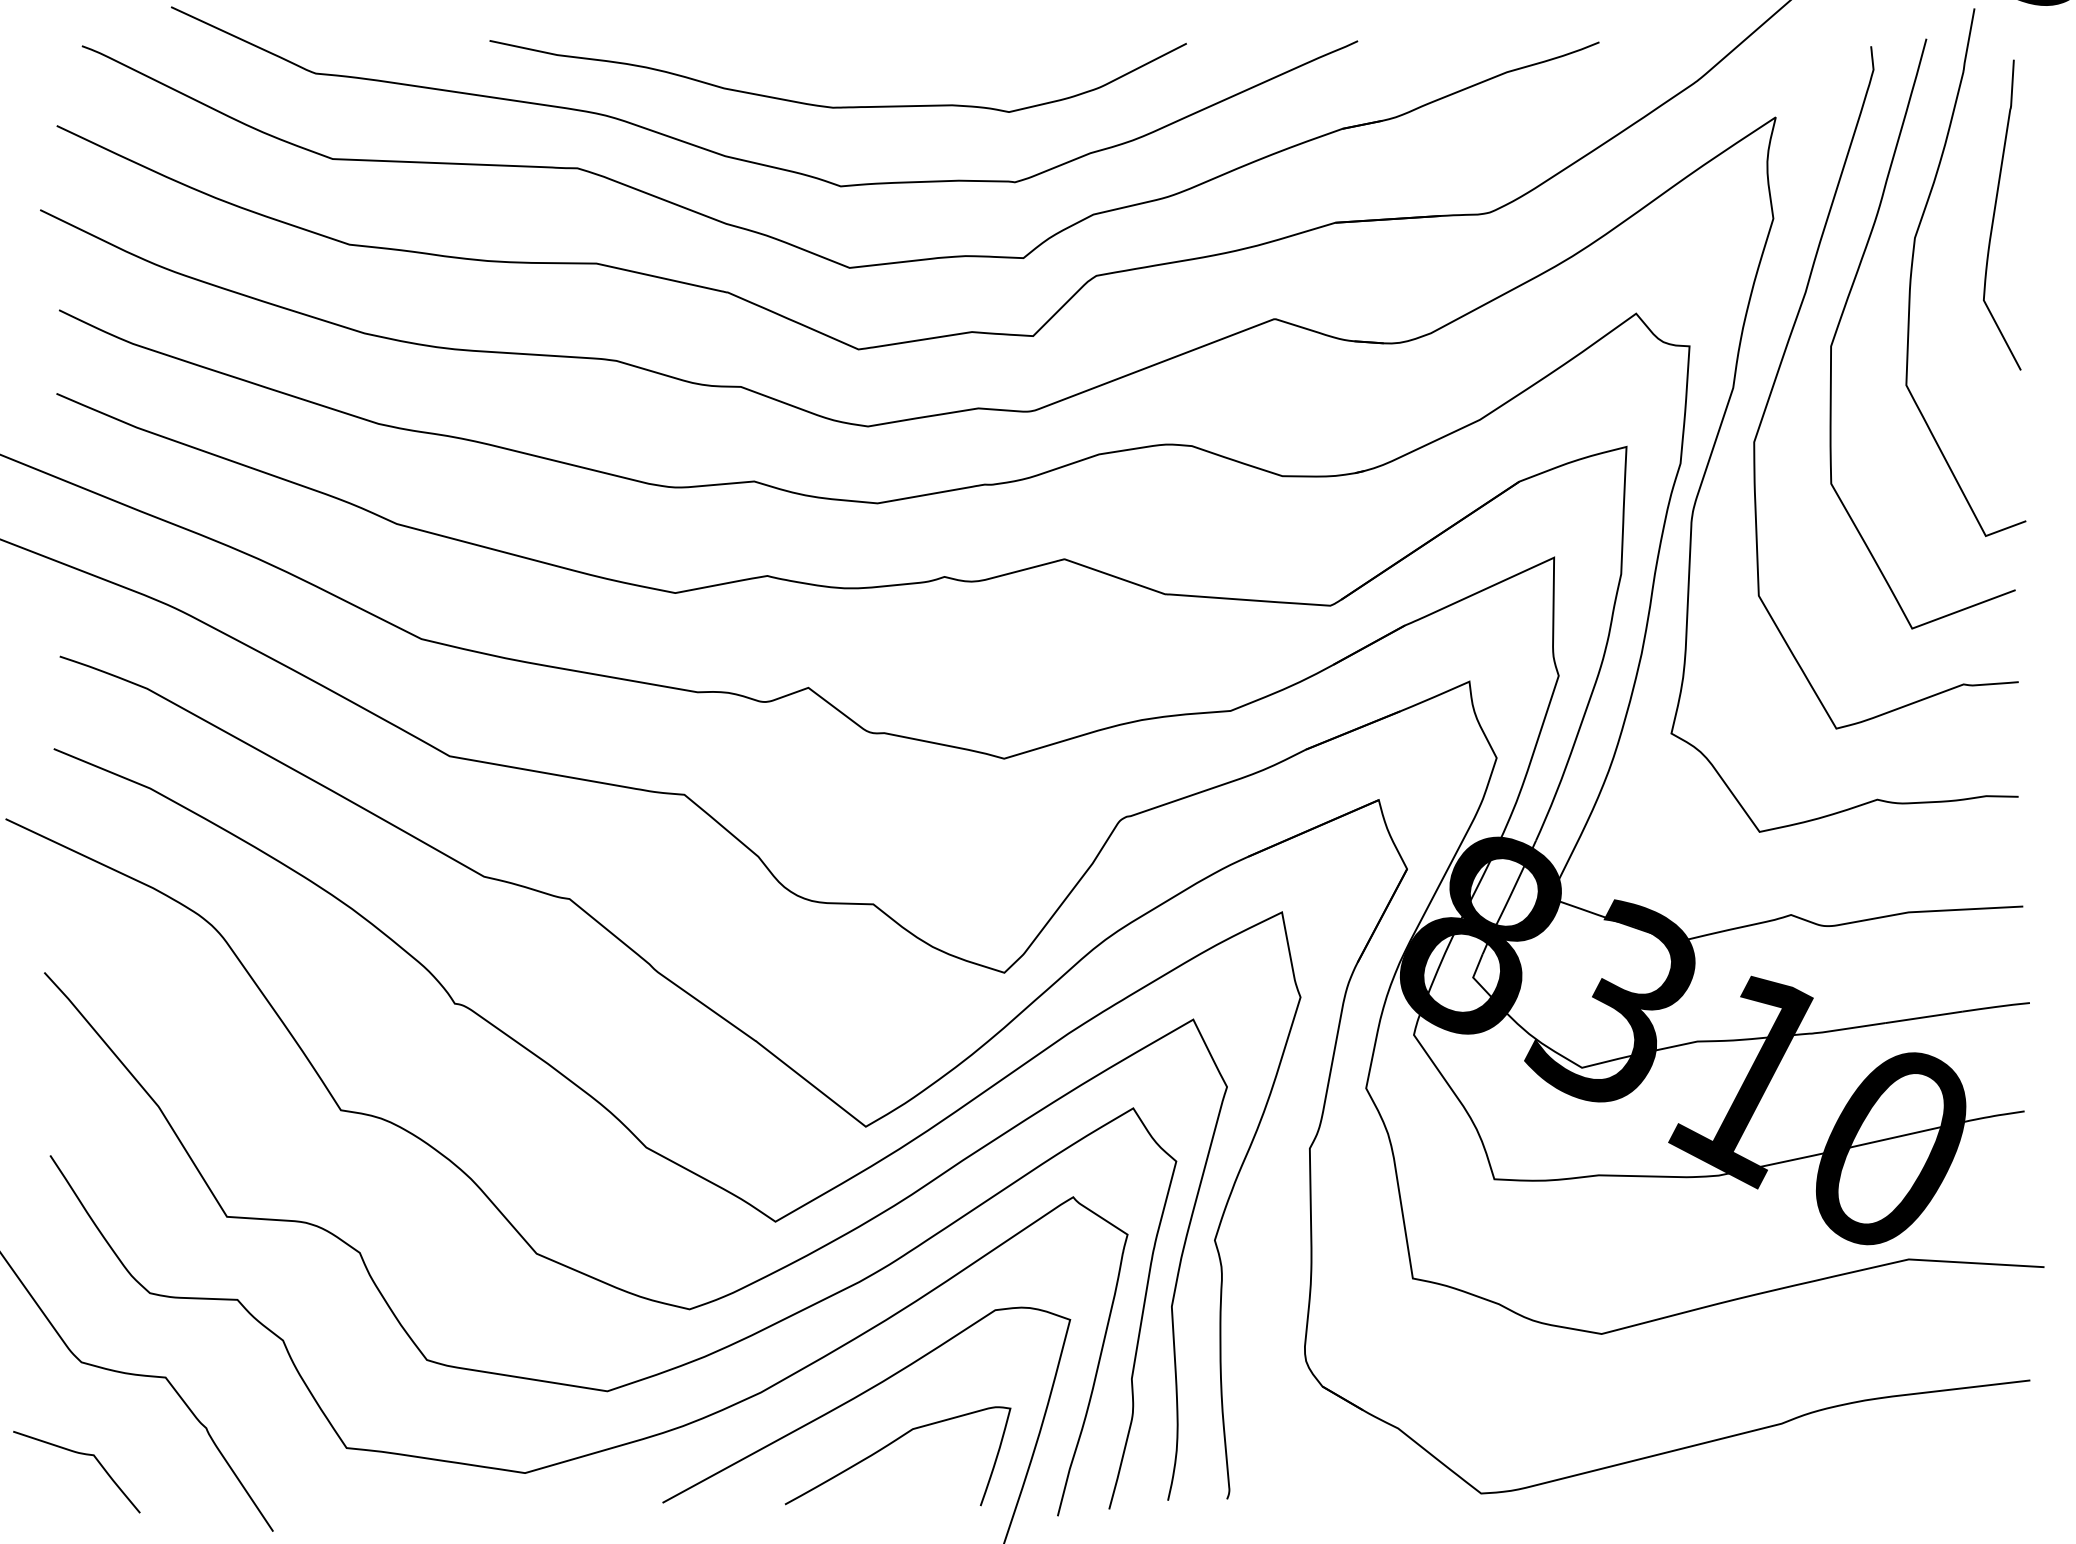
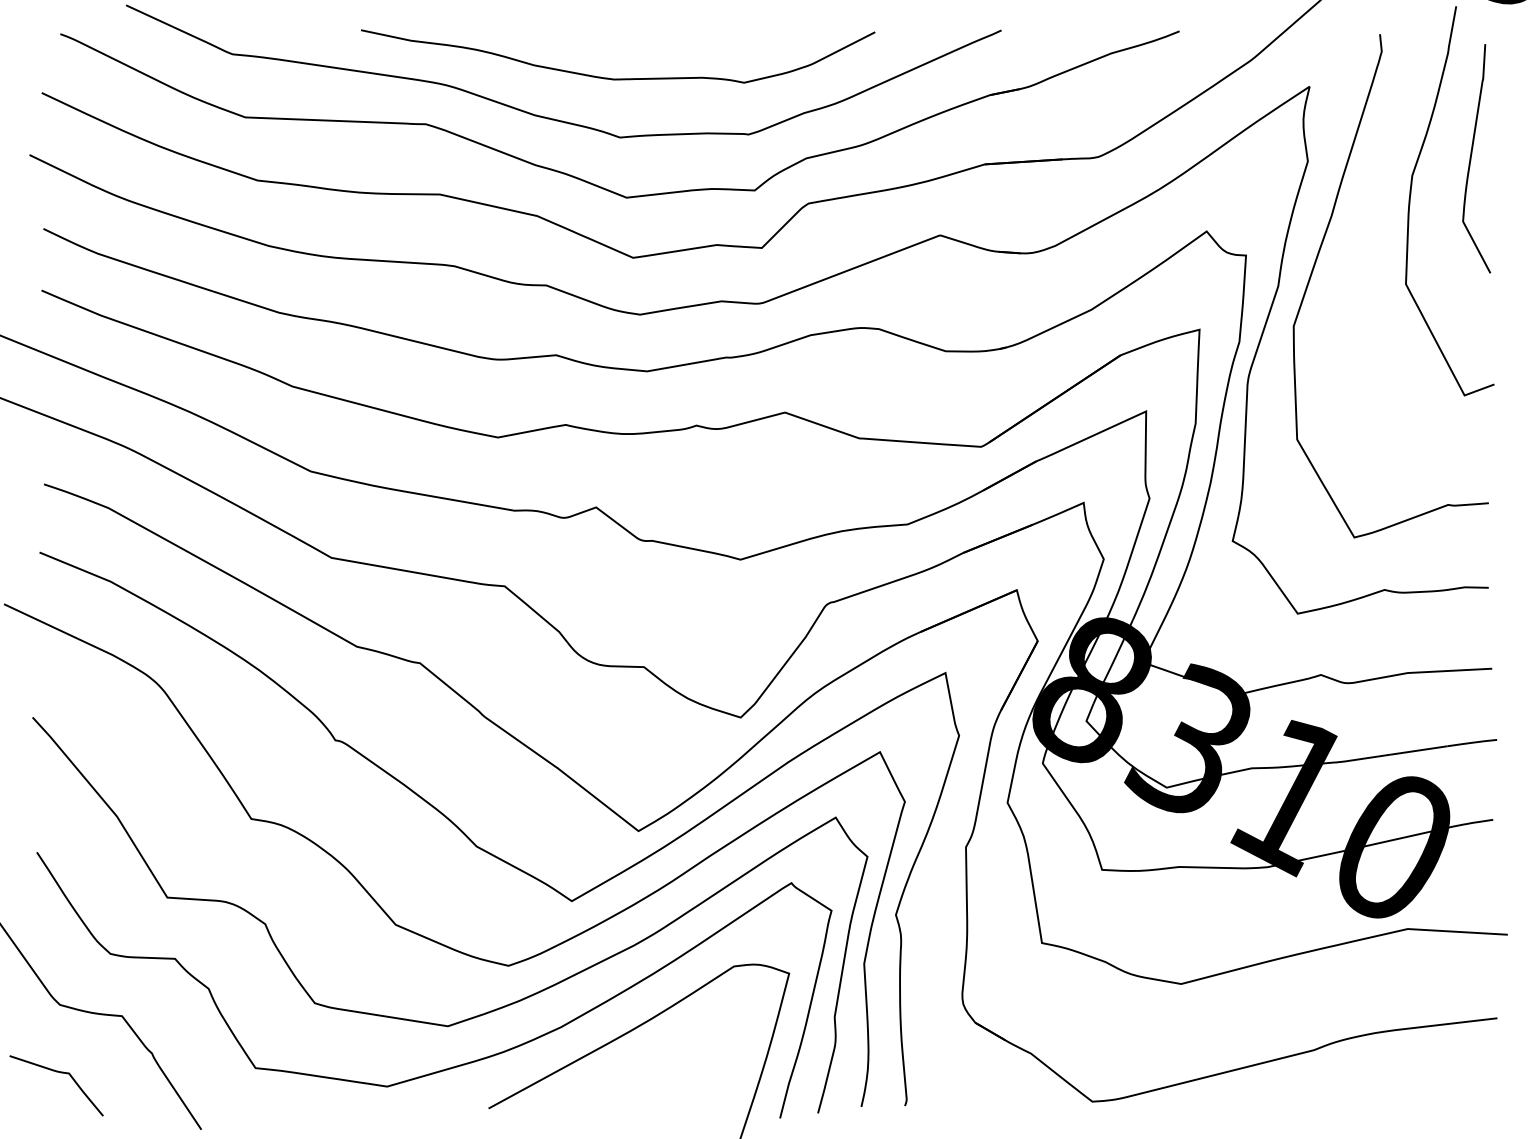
curve: (1846, 308) -> (1361, 227), removed
curve: (890, 1445) -> (656, 1066), removed

